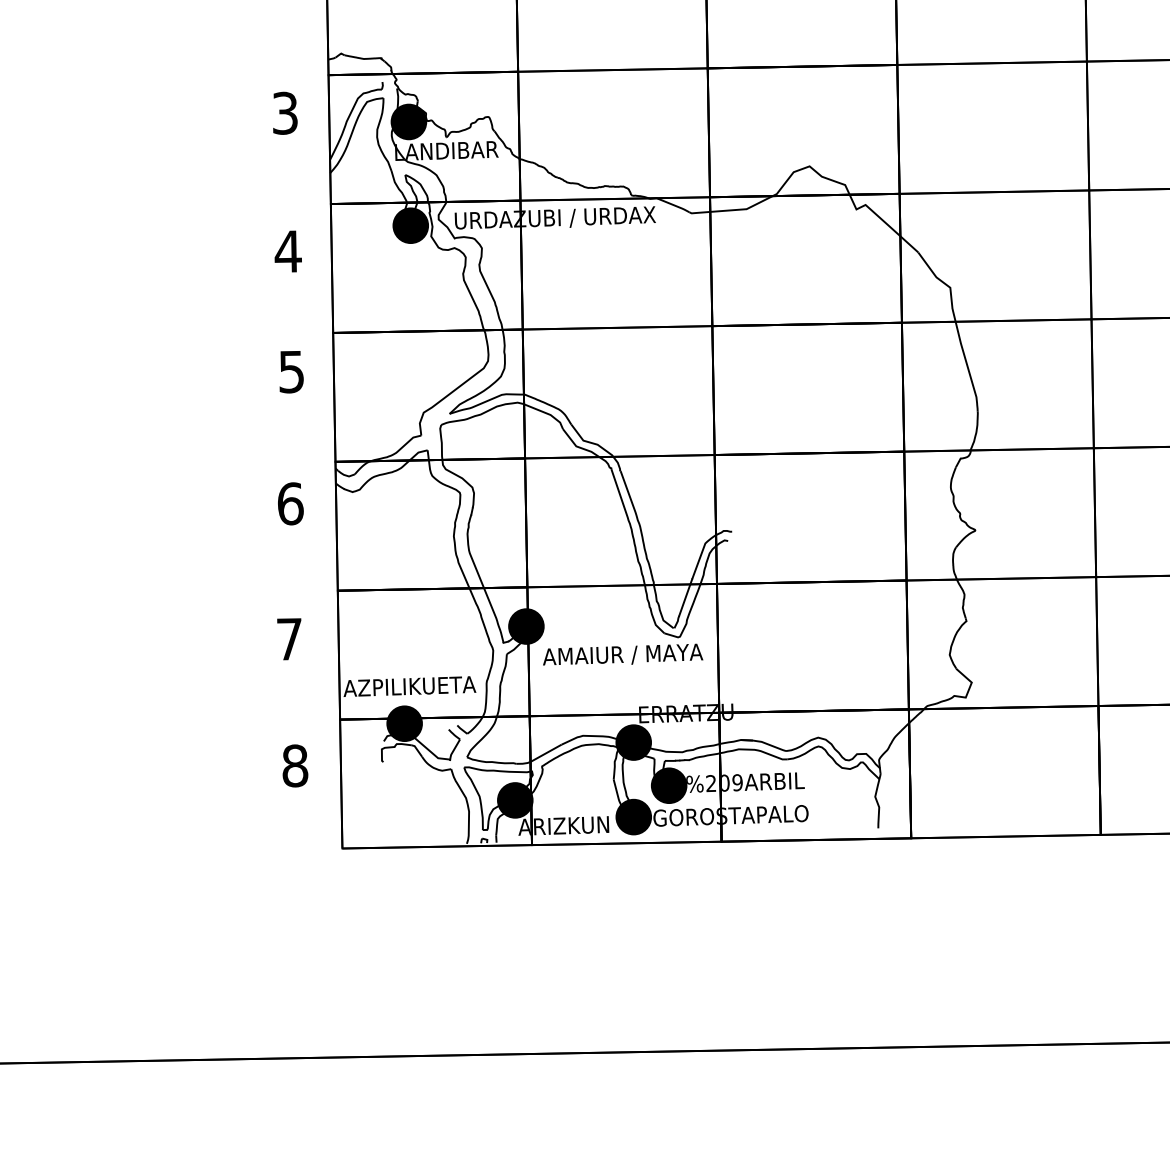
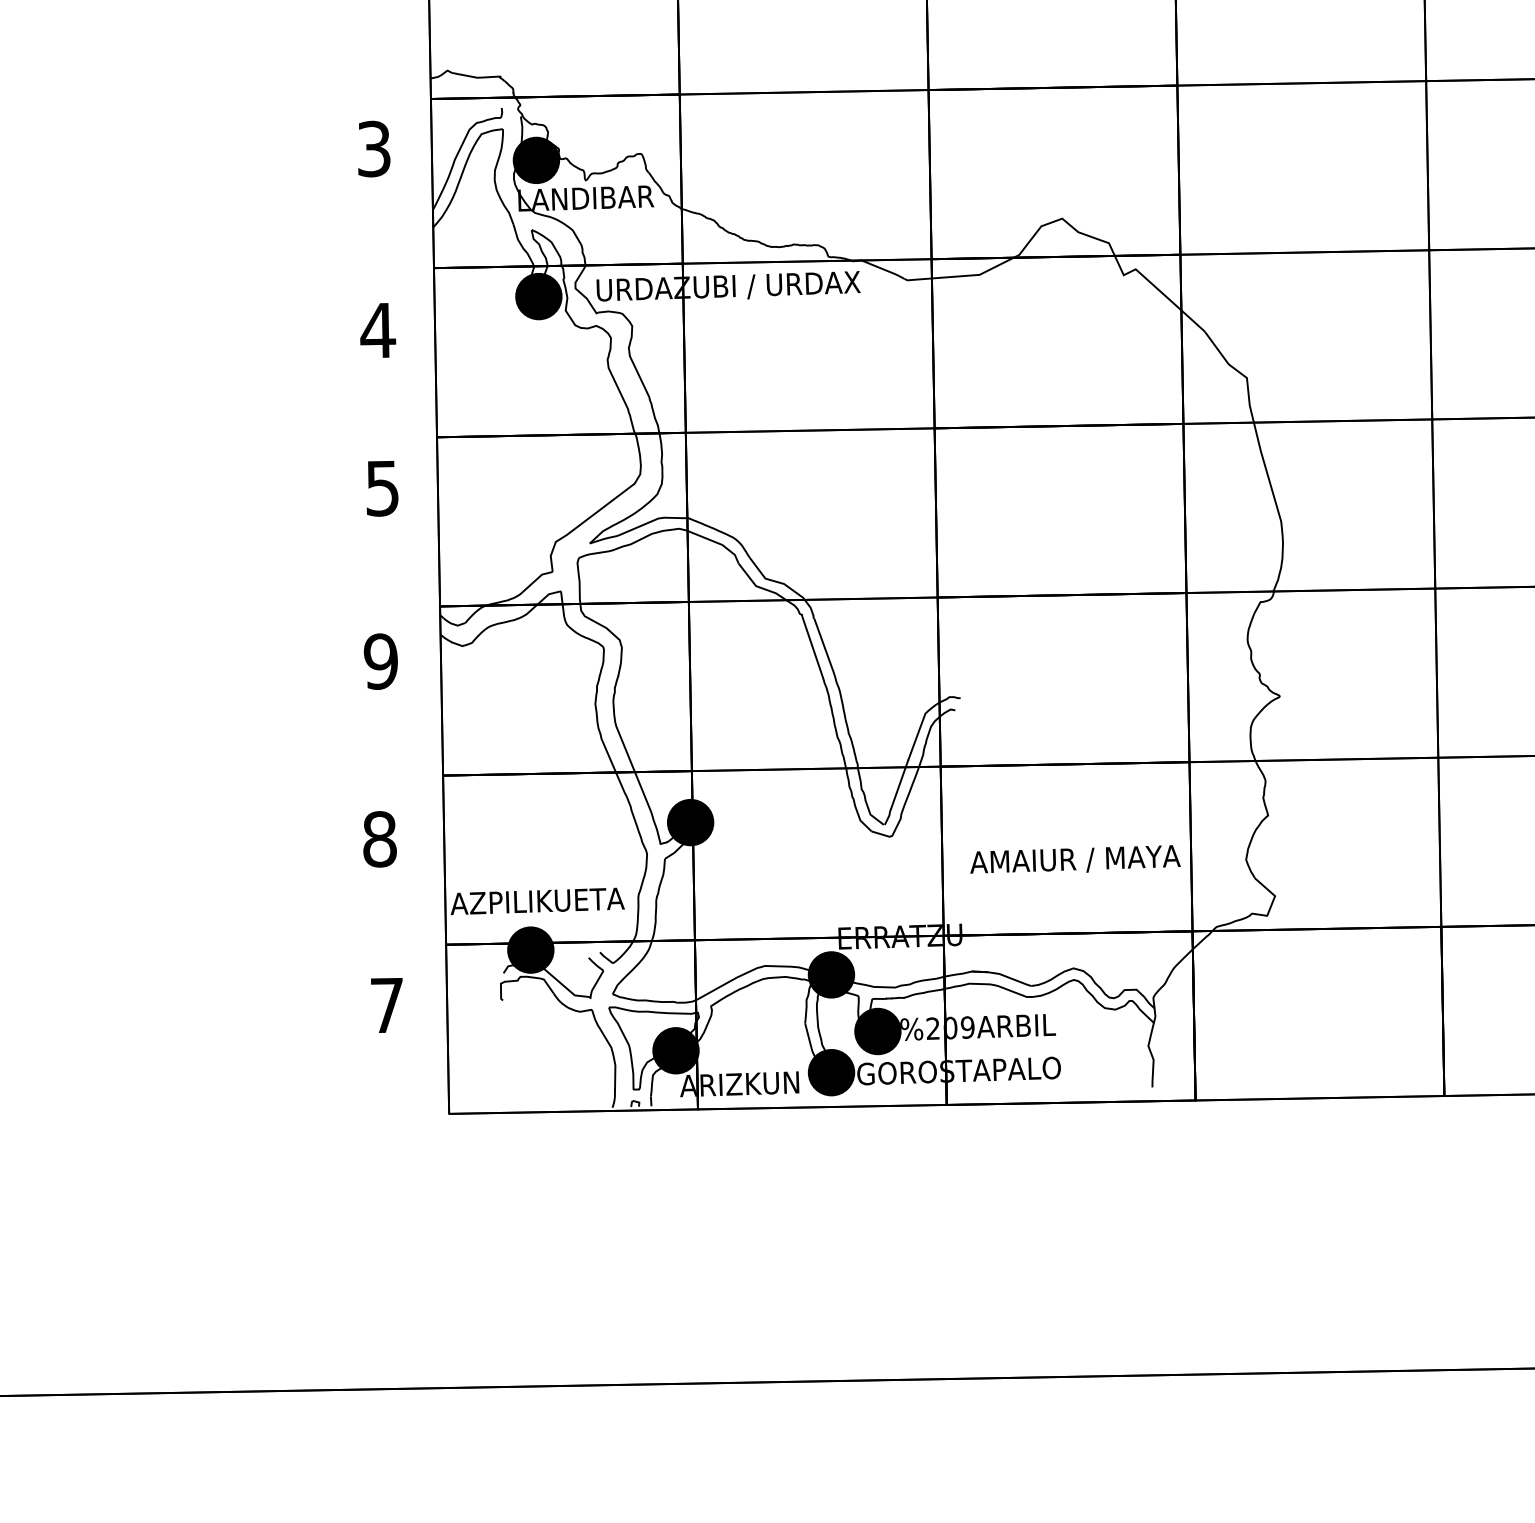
text: (290, 503) -> (380, 661), 6 -> 9
text: (289, 639) -> (379, 839), 7 -> 8
text: (623, 654) -> (1075, 859), moved
text: (295, 765) -> (387, 1005), 8 -> 7

